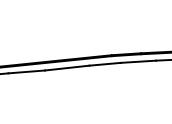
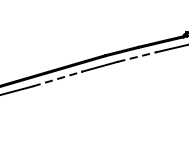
line: (138, 61) -> (137, 56), solid -> dashed
line: (67, 68) -> (57, 79), solid -> dashed

